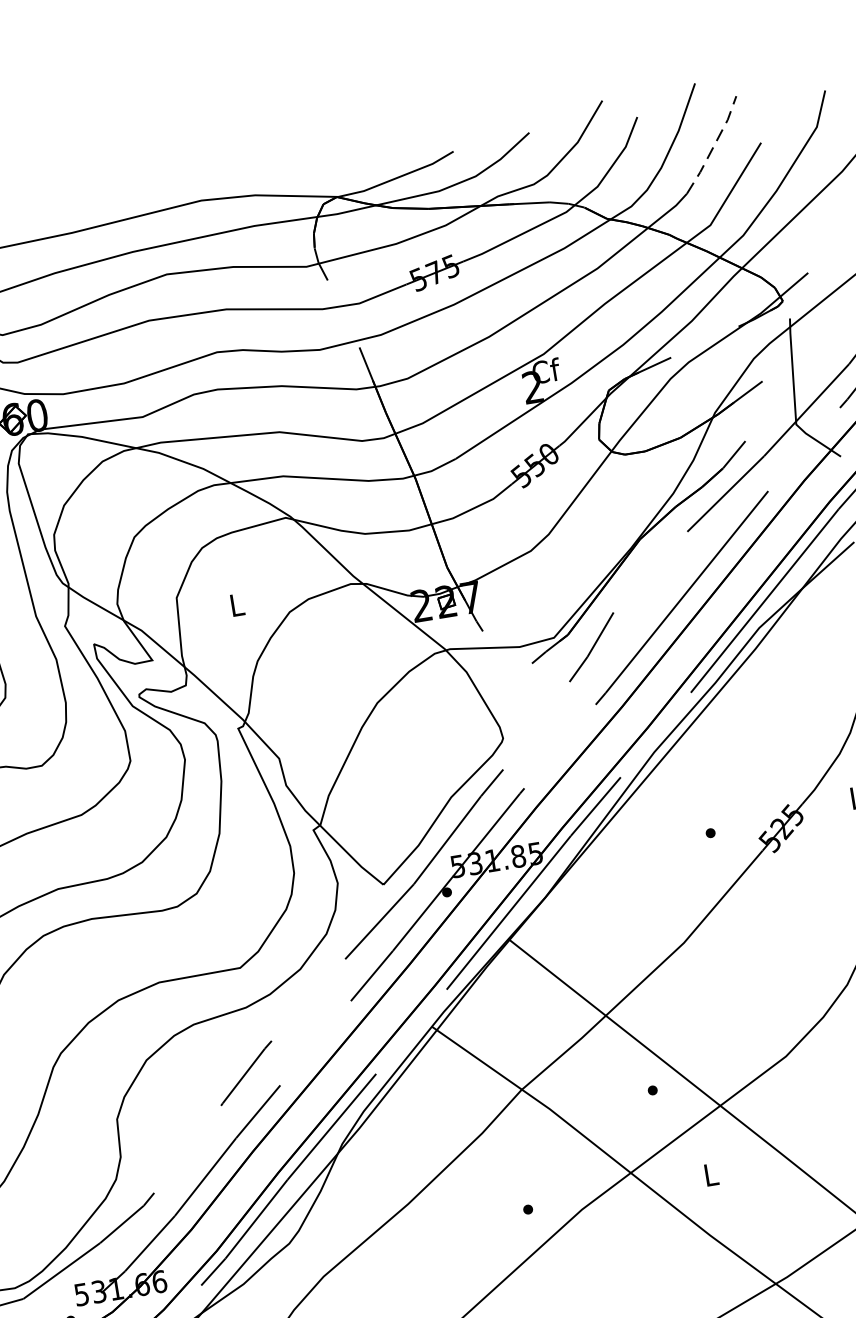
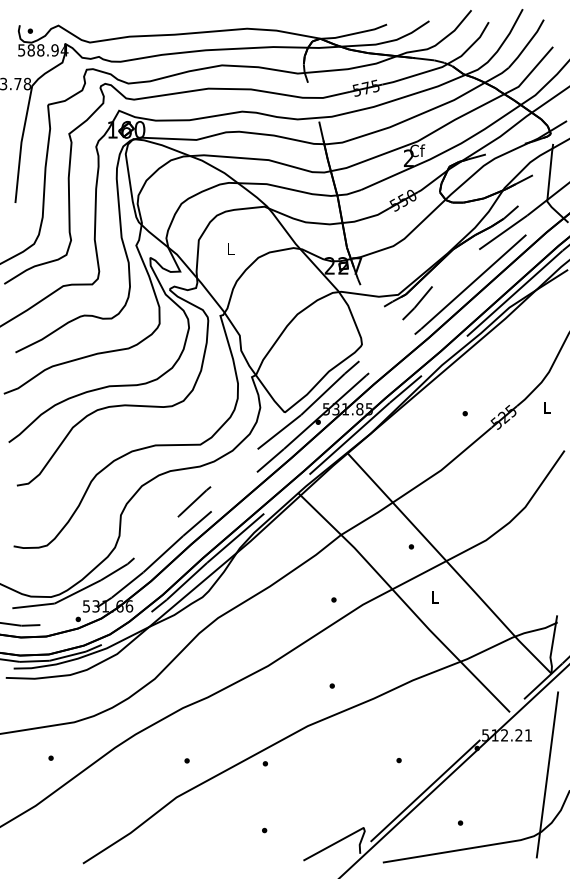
line: (713, 145) -> (527, 44), dashed -> solid

